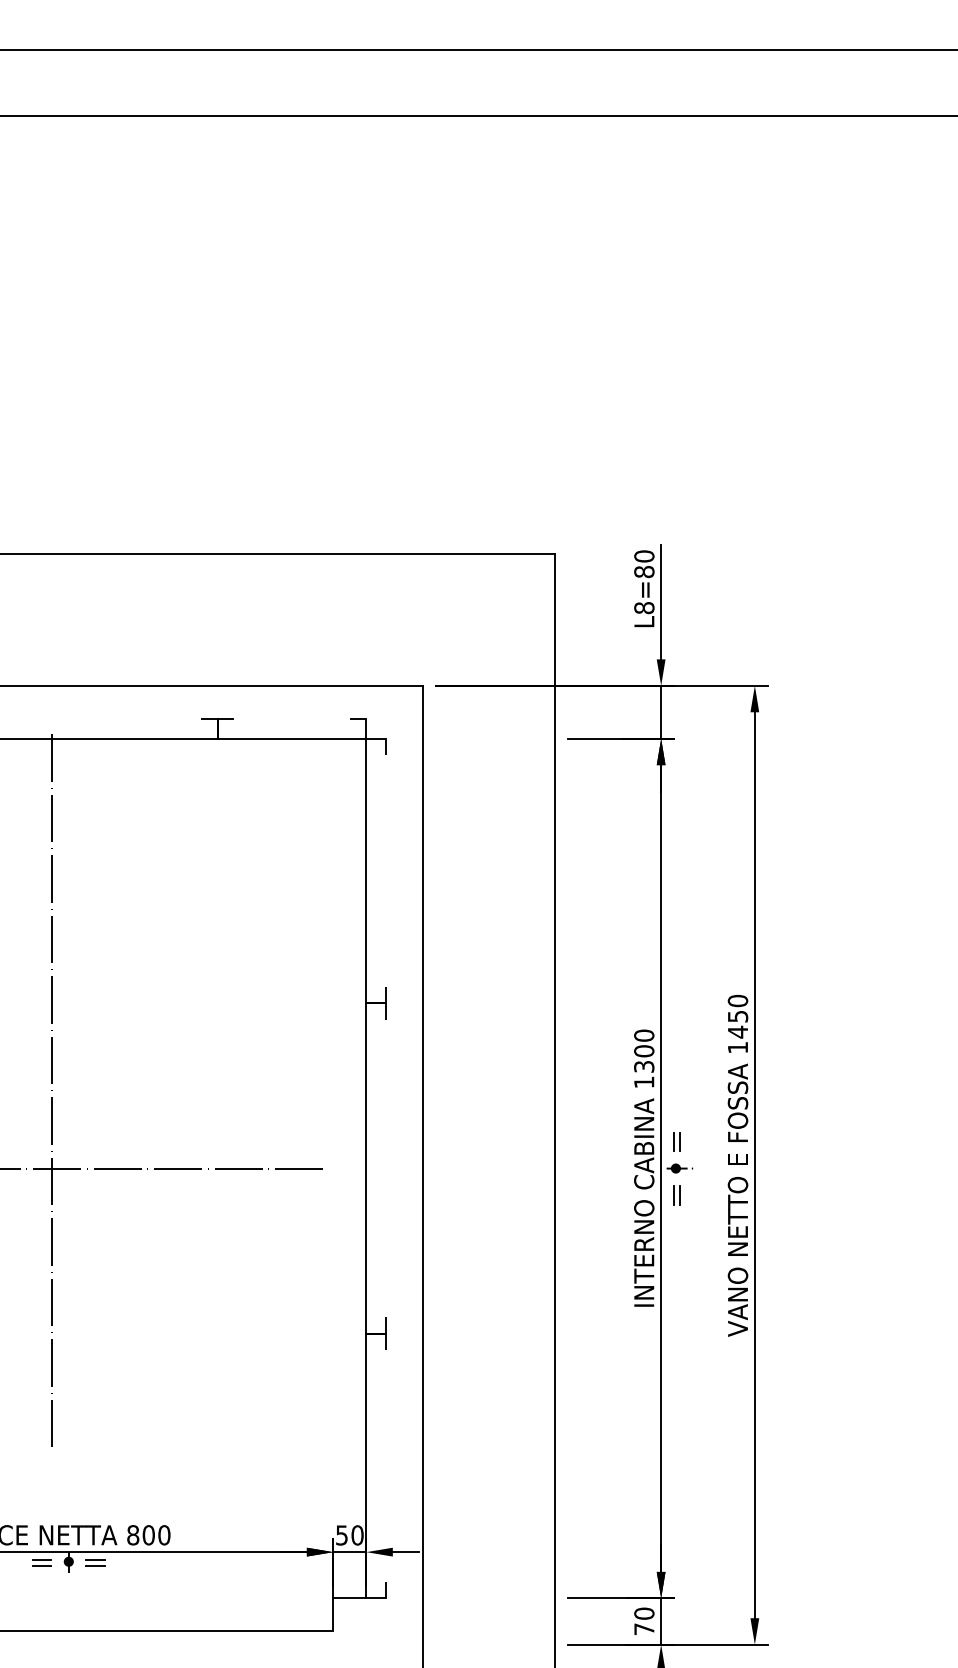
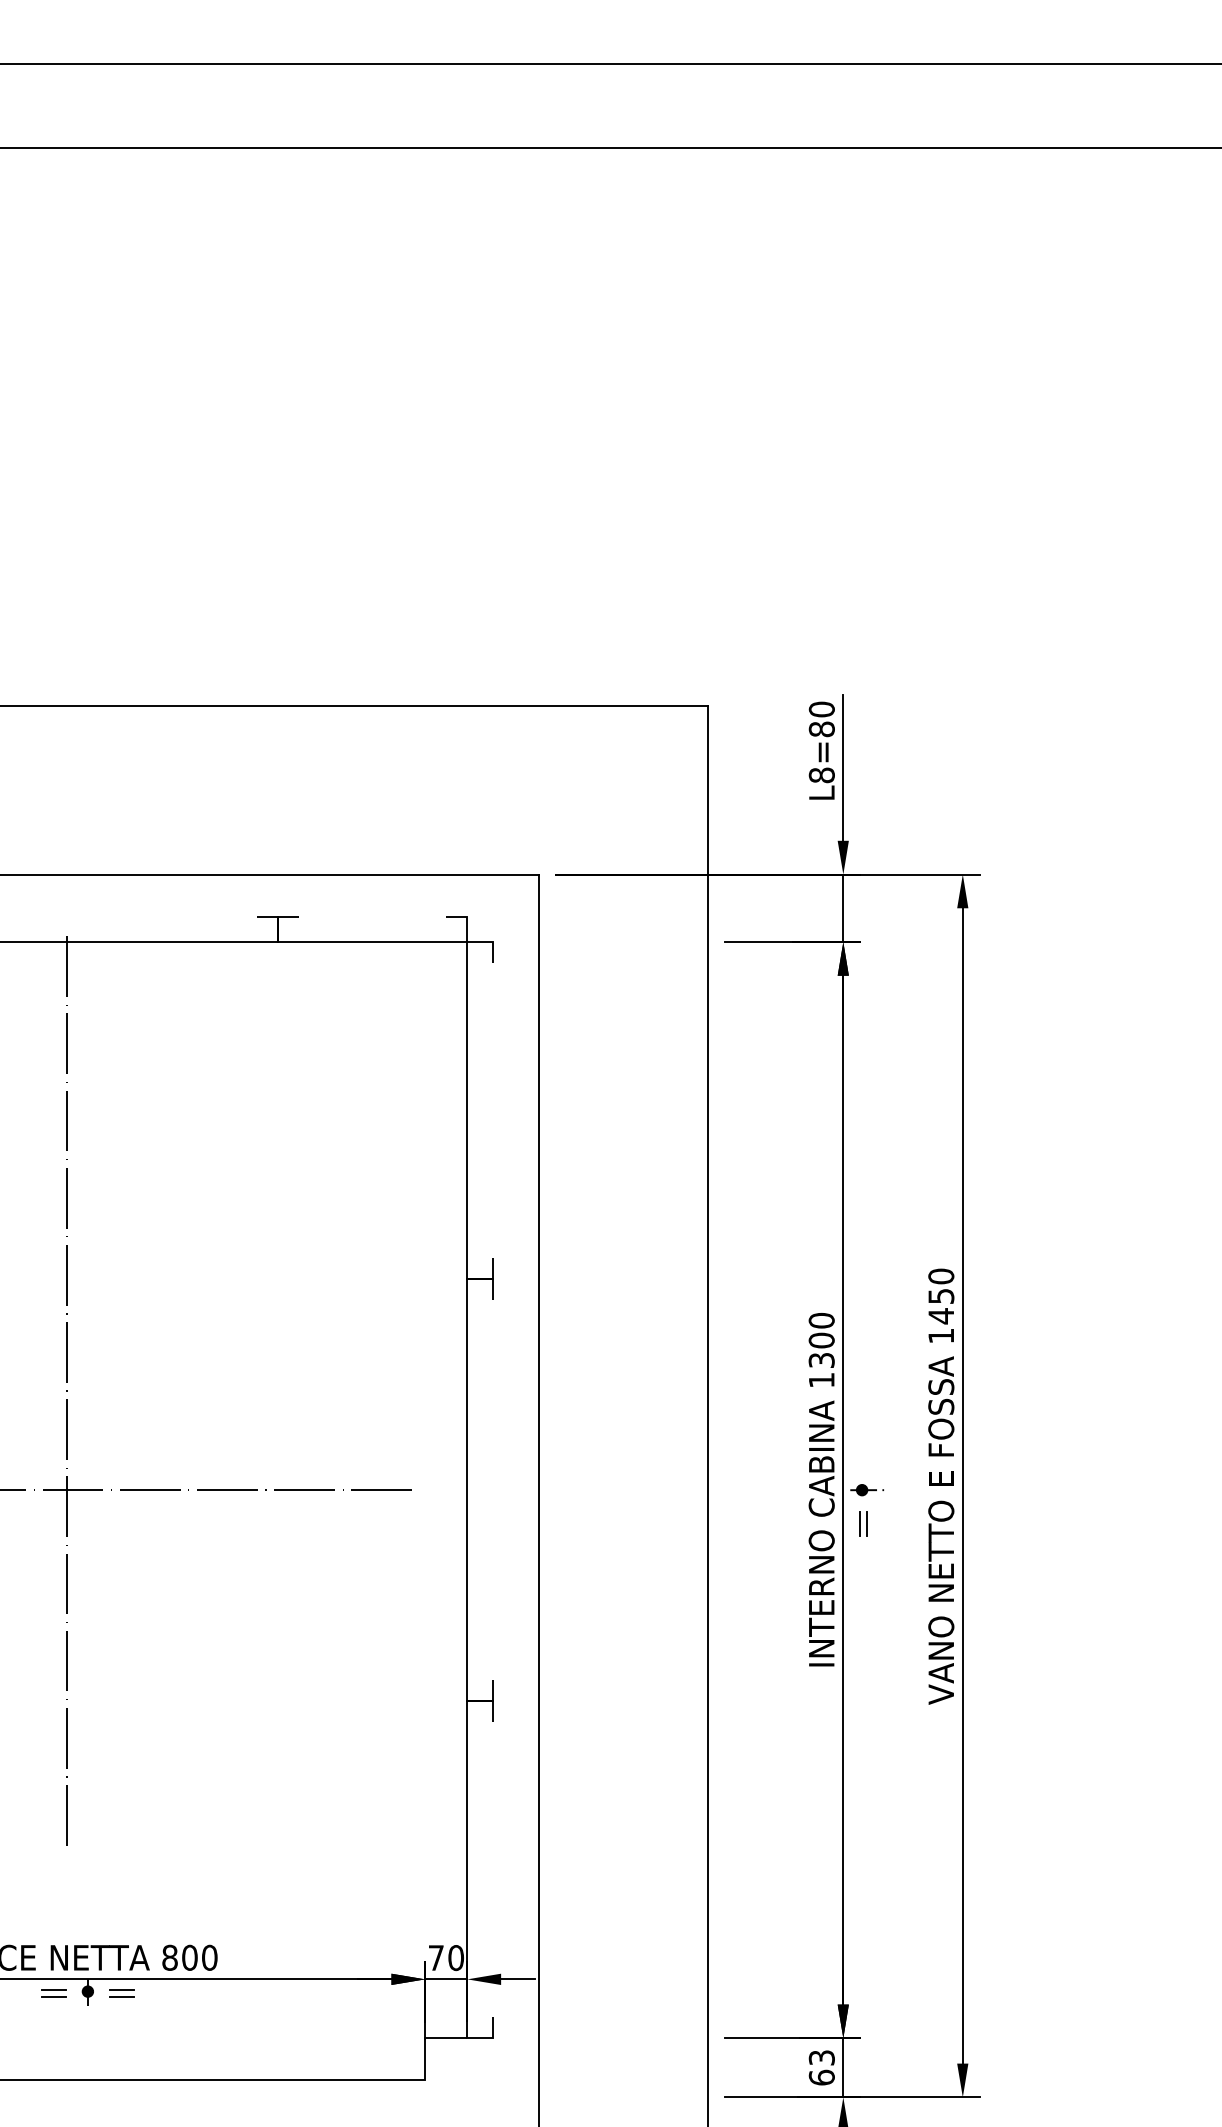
part: (676, 1141) -> (862, 1455), removed
text: (341, 1535) -> (435, 1958), 50 -> 70
text: (644, 1621) -> (822, 2067), 70 -> 63

